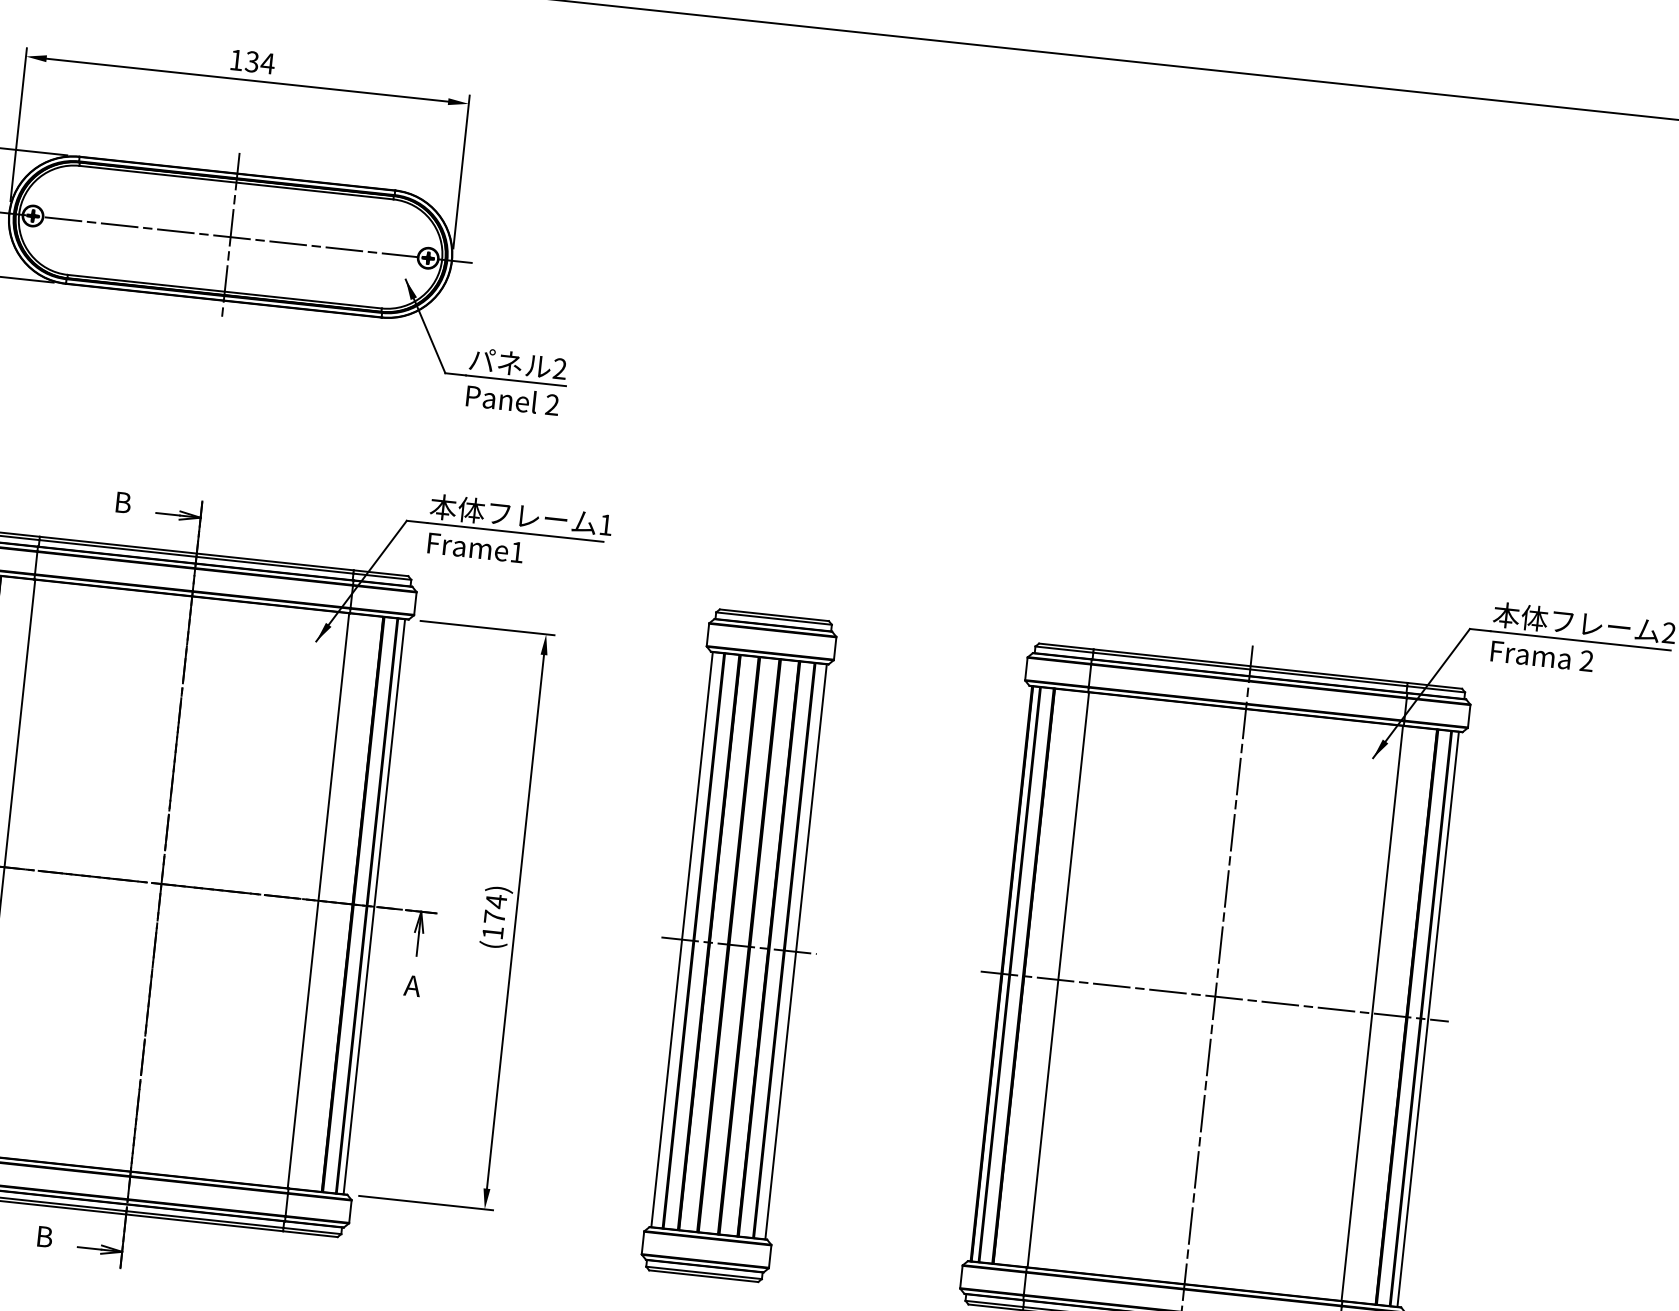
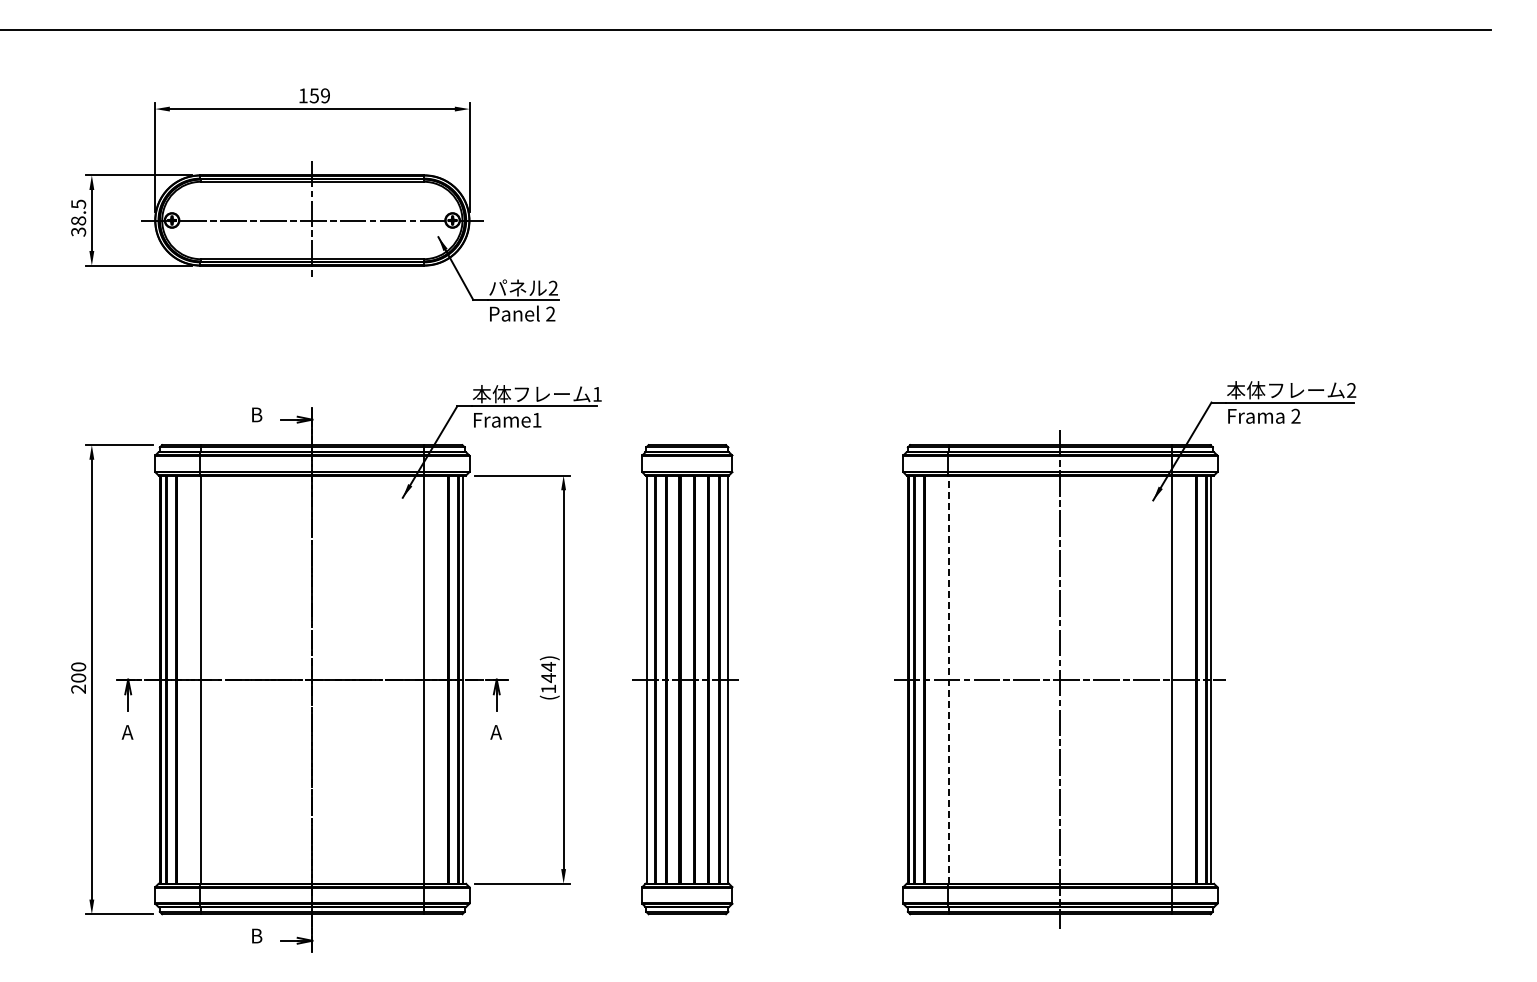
text: (260, 62) -> (320, 95), 134 -> 159
text: (494, 917) -> (548, 678), (174) -> (144)
part: (736, 945) -> (685, 679), moved
line: (1057, 979) -> (948, 679), solid -> dashed

